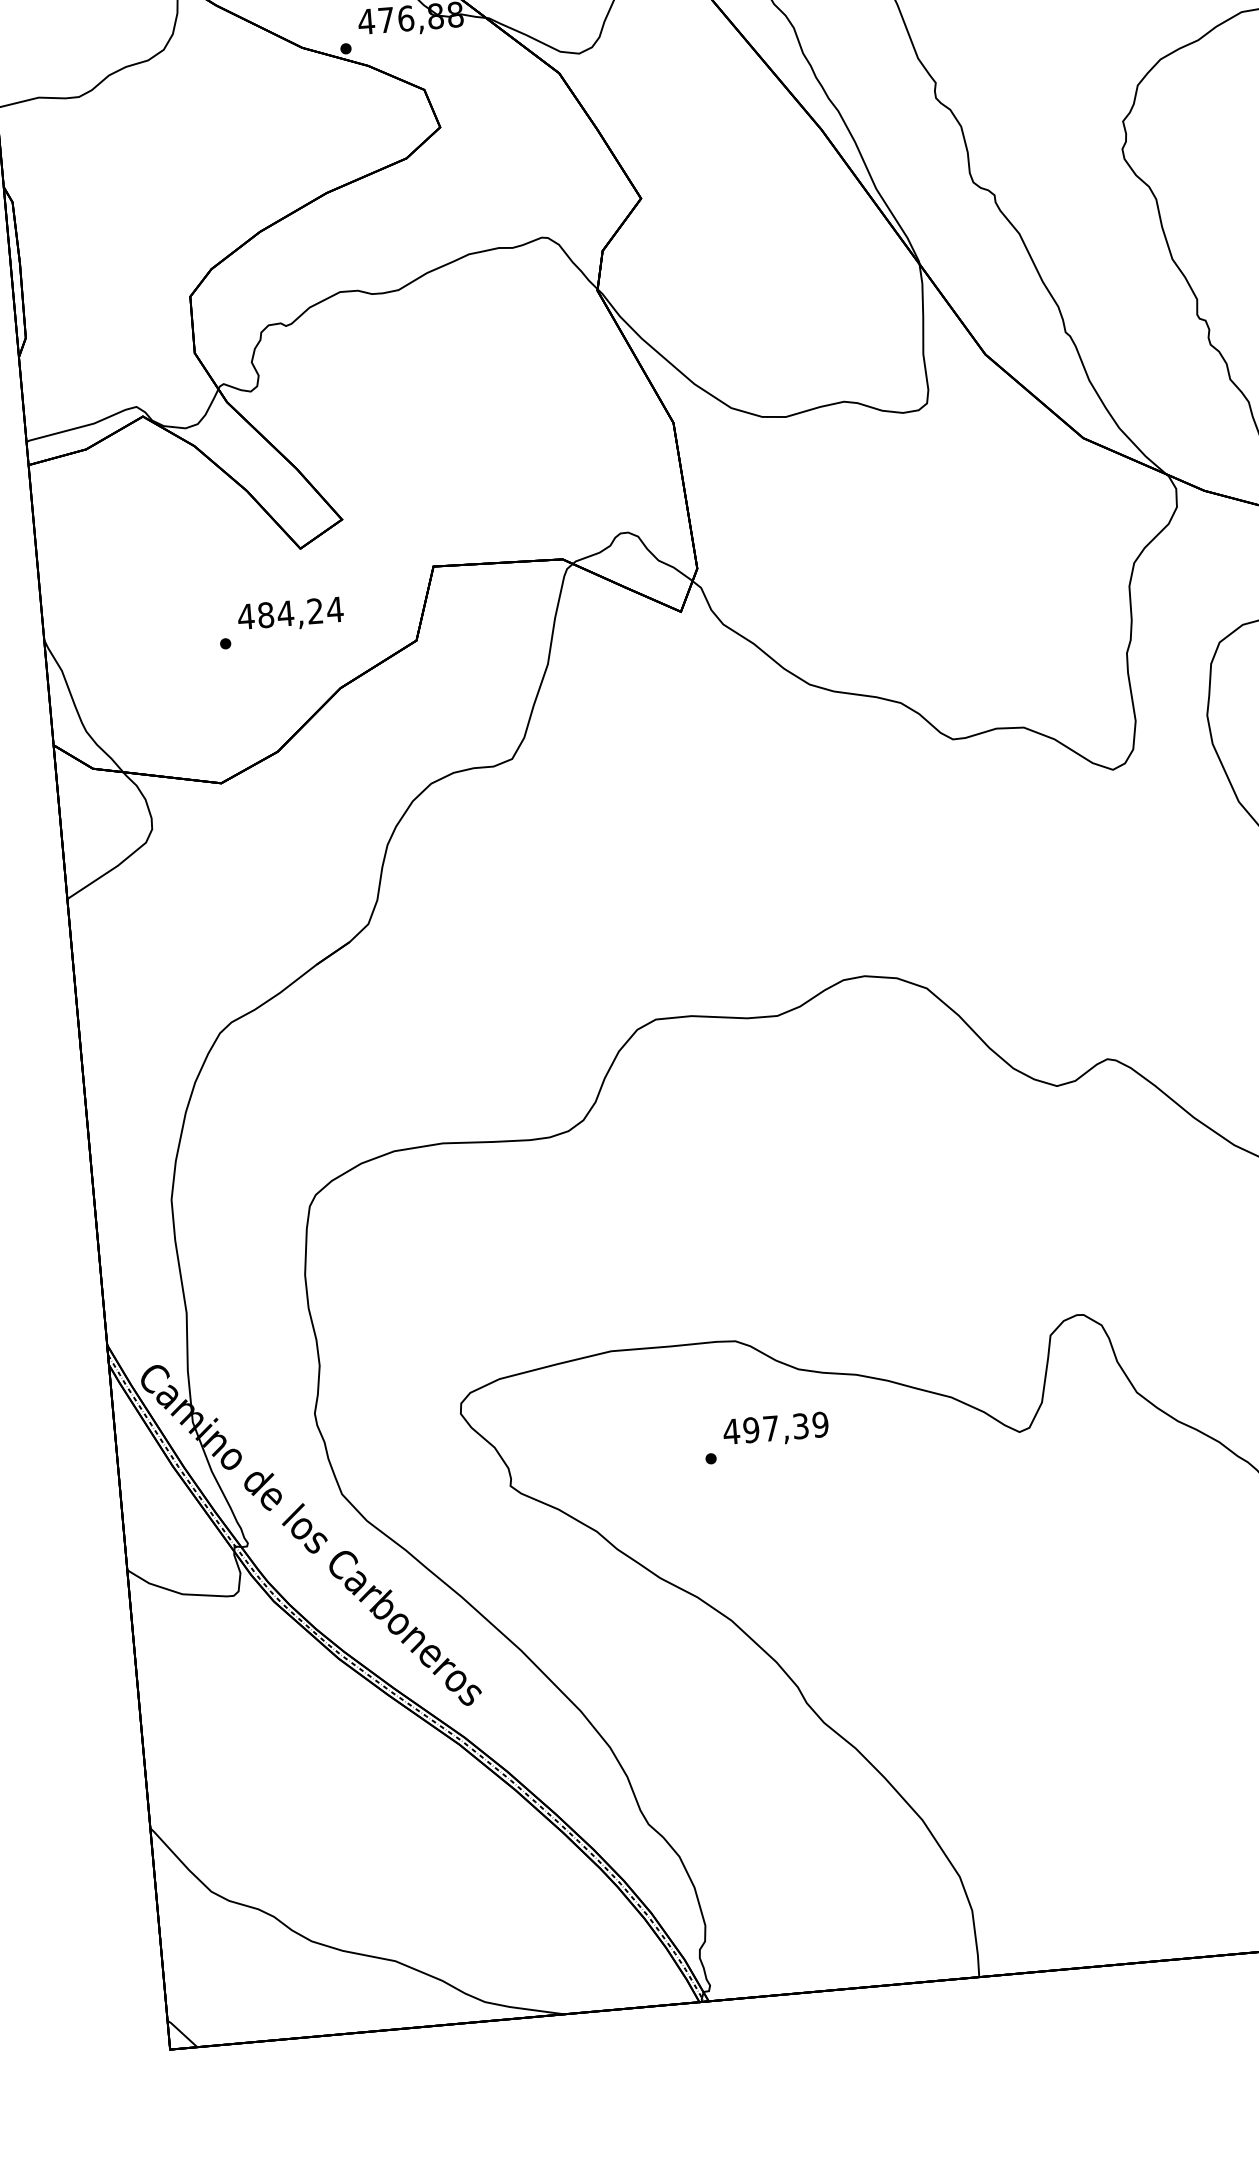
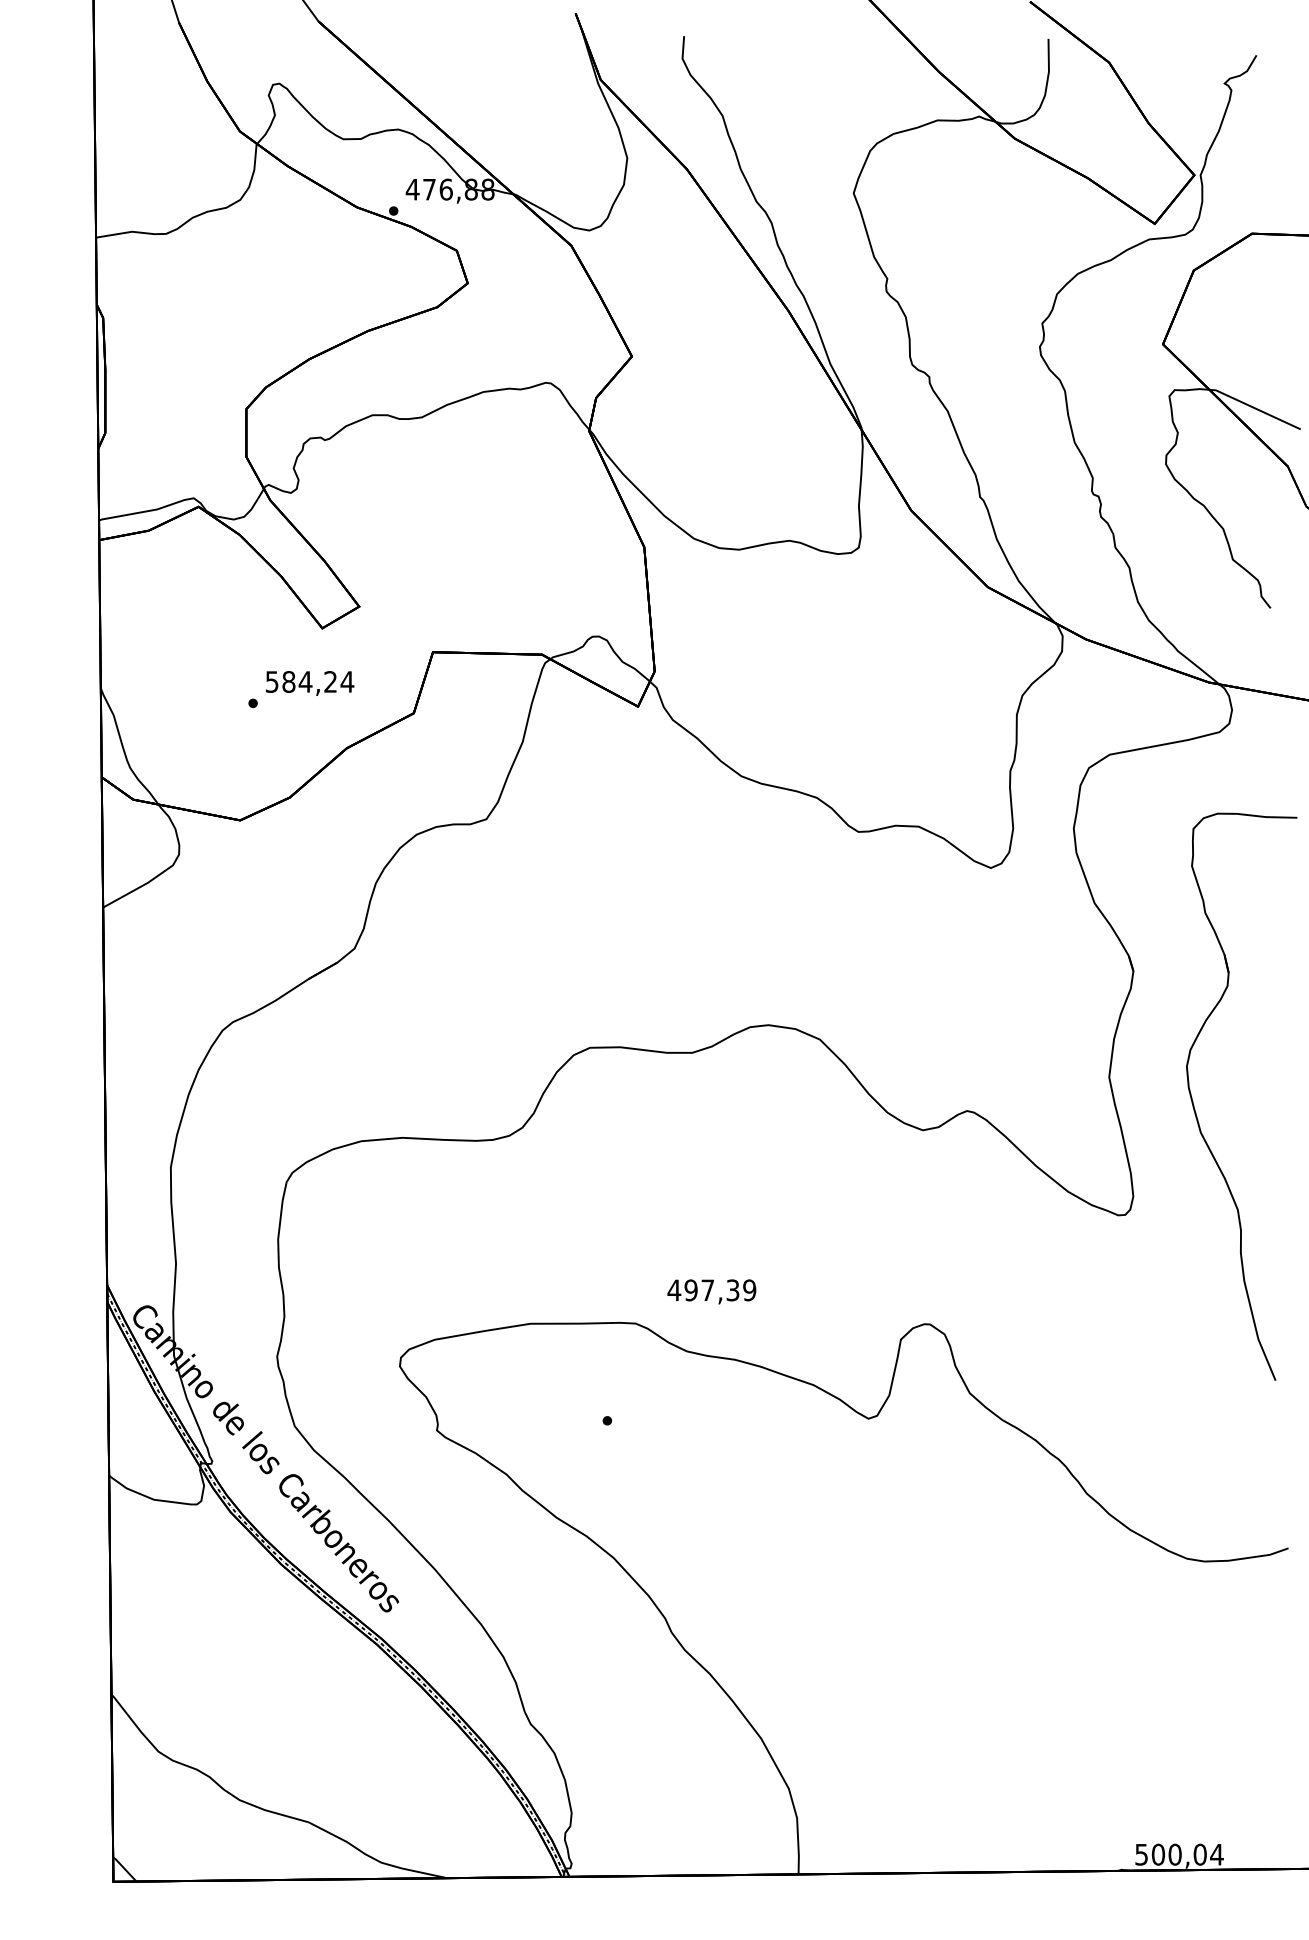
text: (246, 616) -> (272, 681), 484,24 -> 584,24
text: (775, 1429) -> (711, 1291), moved

